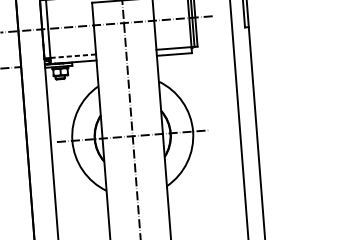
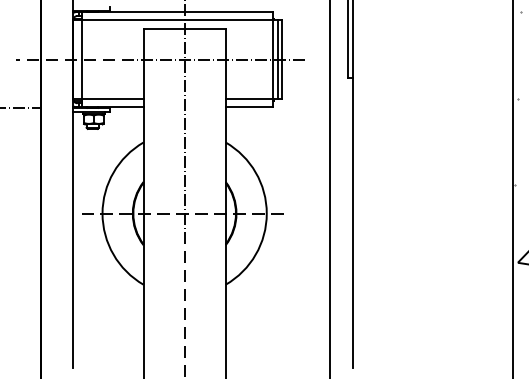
line: (73, 56) -> (112, 99), dashed -> solid

